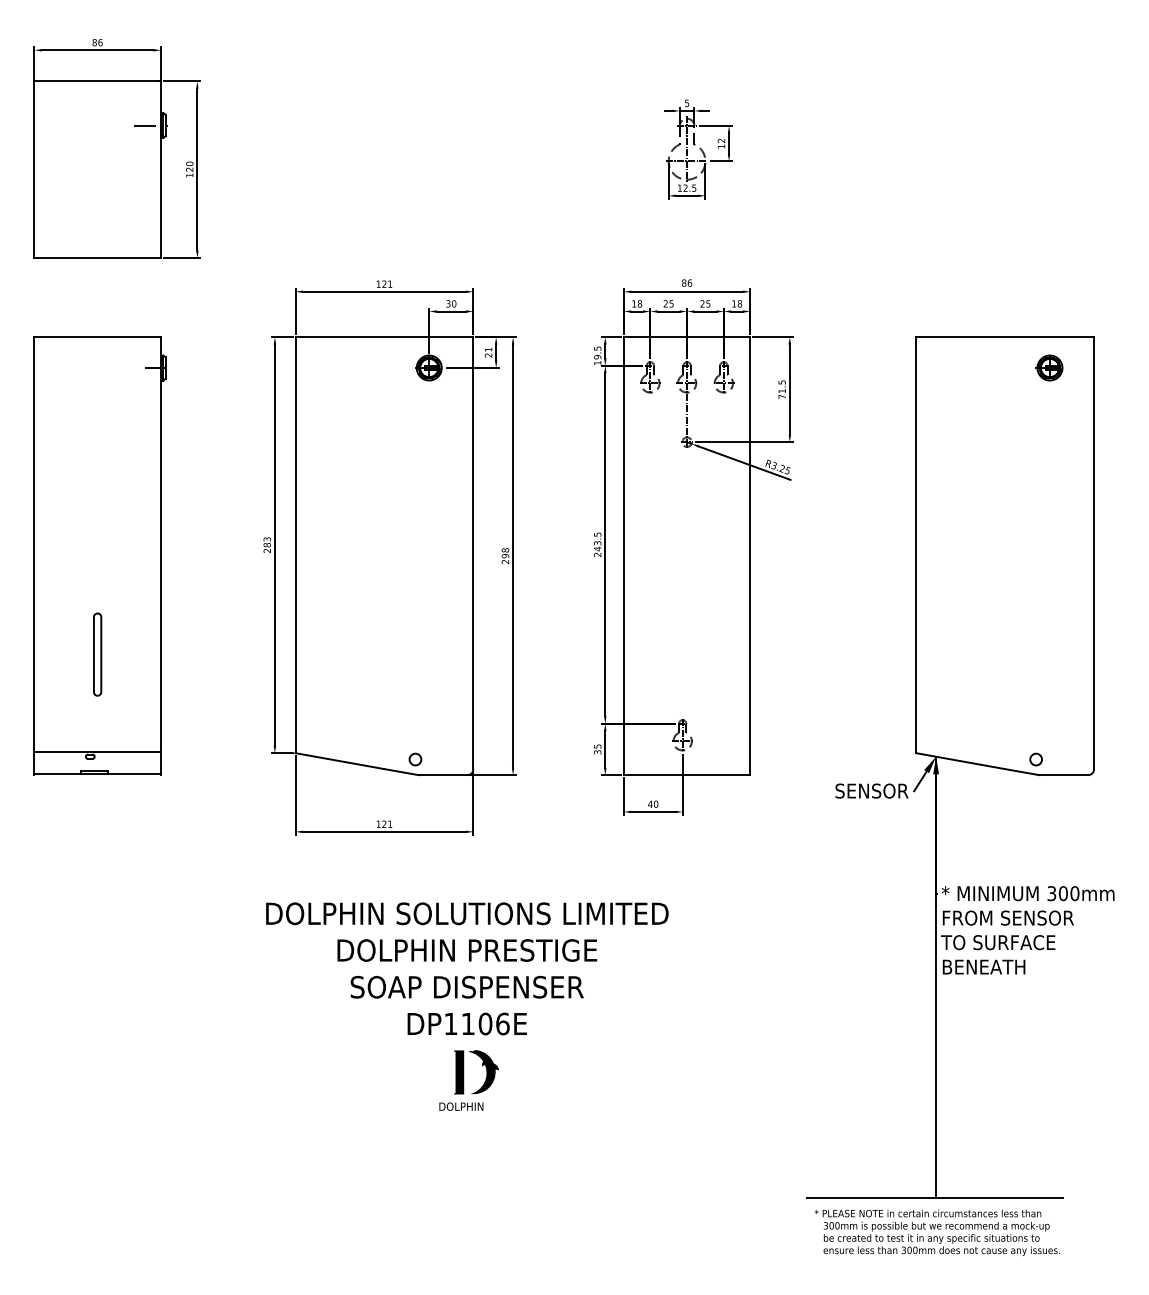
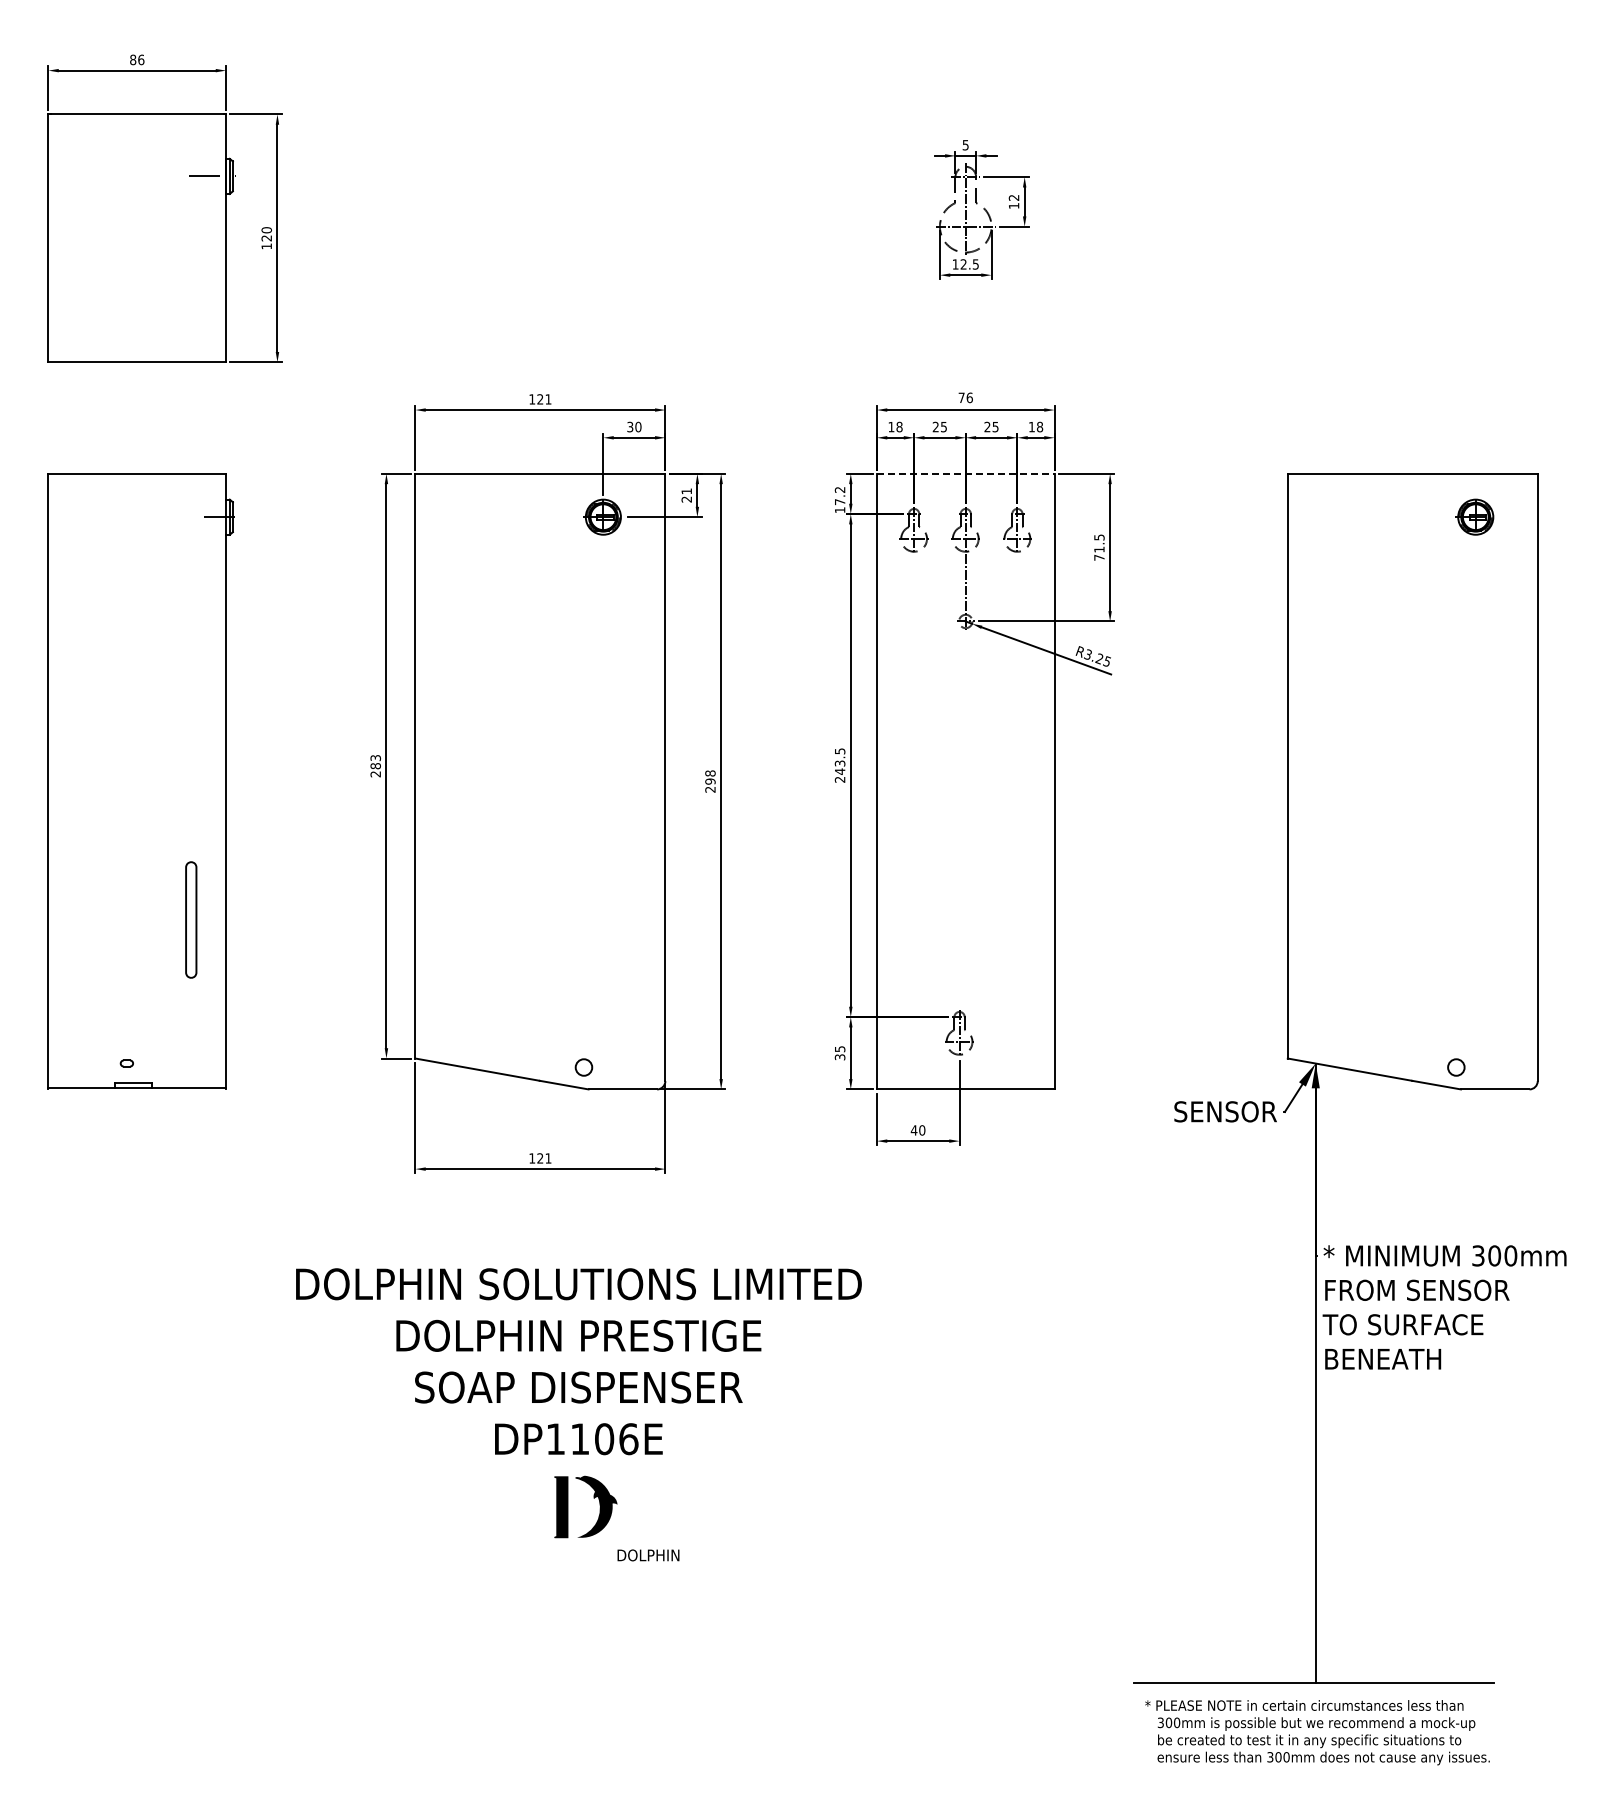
text: (684, 282) -> (961, 397), 86 -> 76
line: (686, 336) -> (965, 473), solid -> dashed
text: (597, 353) -> (839, 496), 19.5 -> 17.2
part: (97, 654) -> (191, 919), moved
line: (97, 752) -> (137, 1057), removed
text: (467, 968) -> (578, 1361), moved
part: (482, 1066) -> (593, 1498), moved

